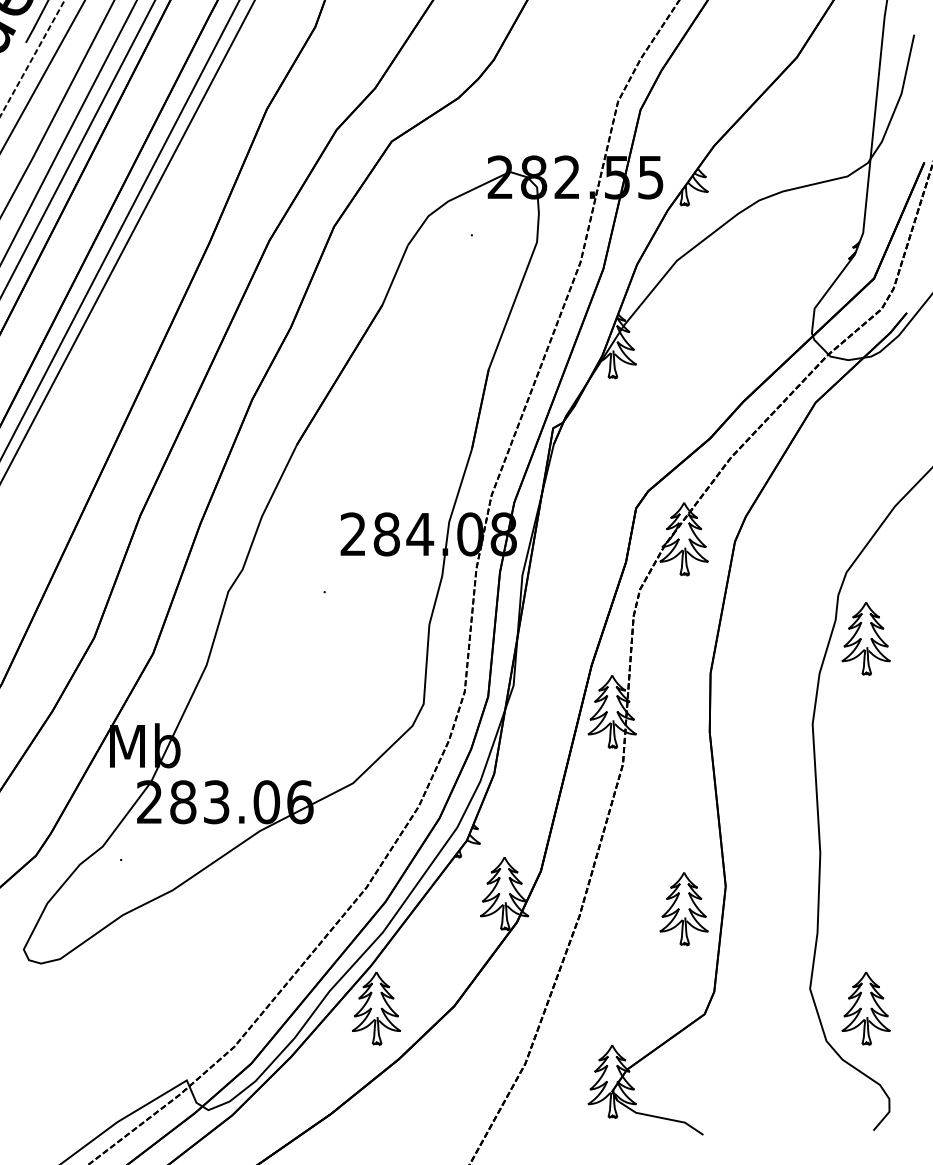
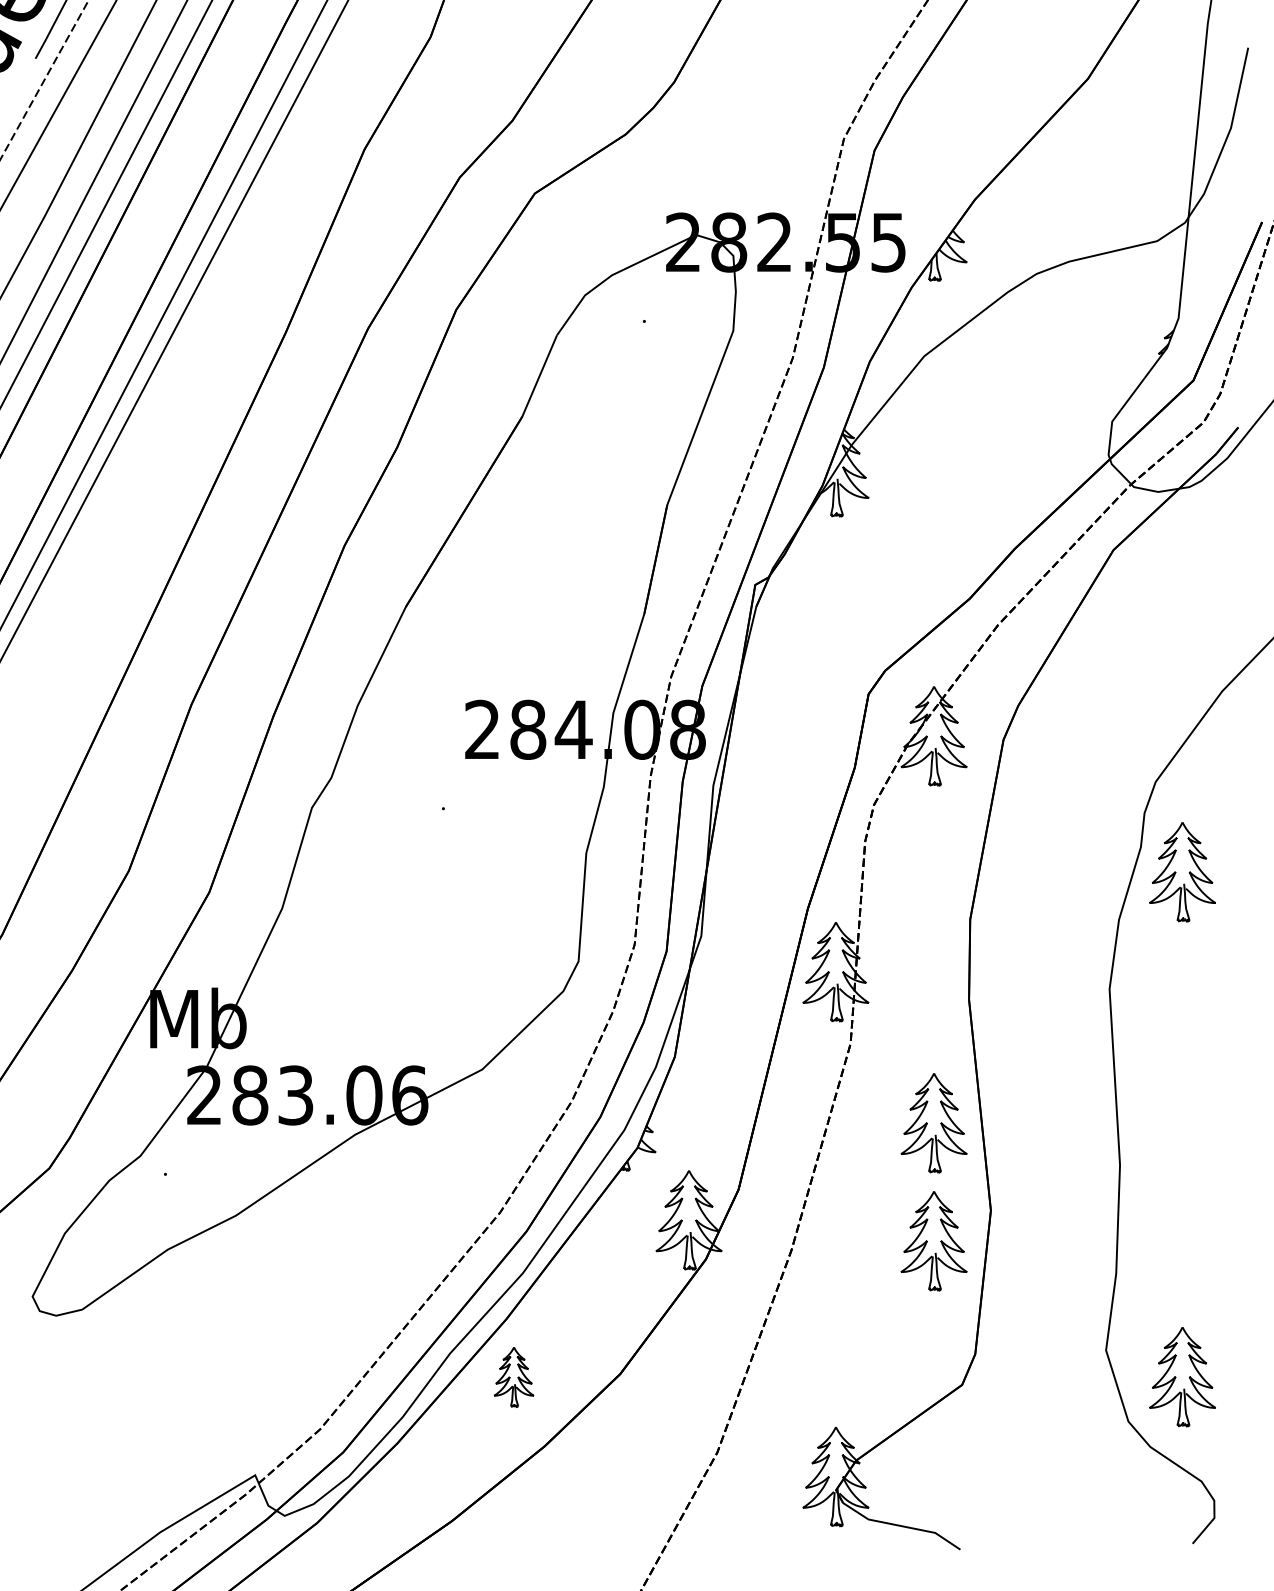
part: (683, 822) -> (933, 1123), added
part: (376, 1008) -> (513, 1377), size x0.6

